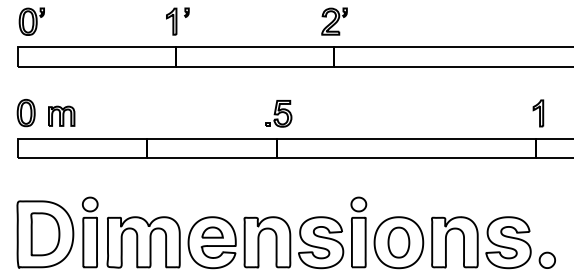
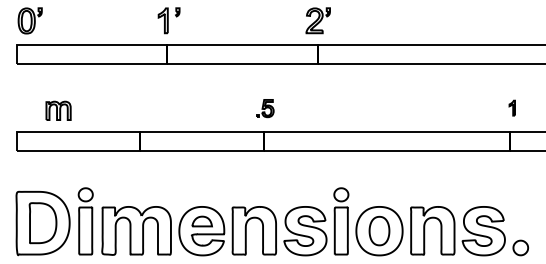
part: (25, 112) -> (24, 107), removed
part: (278, 113) -> (264, 108), size x0.7
part: (538, 113) -> (512, 108), size x0.6

